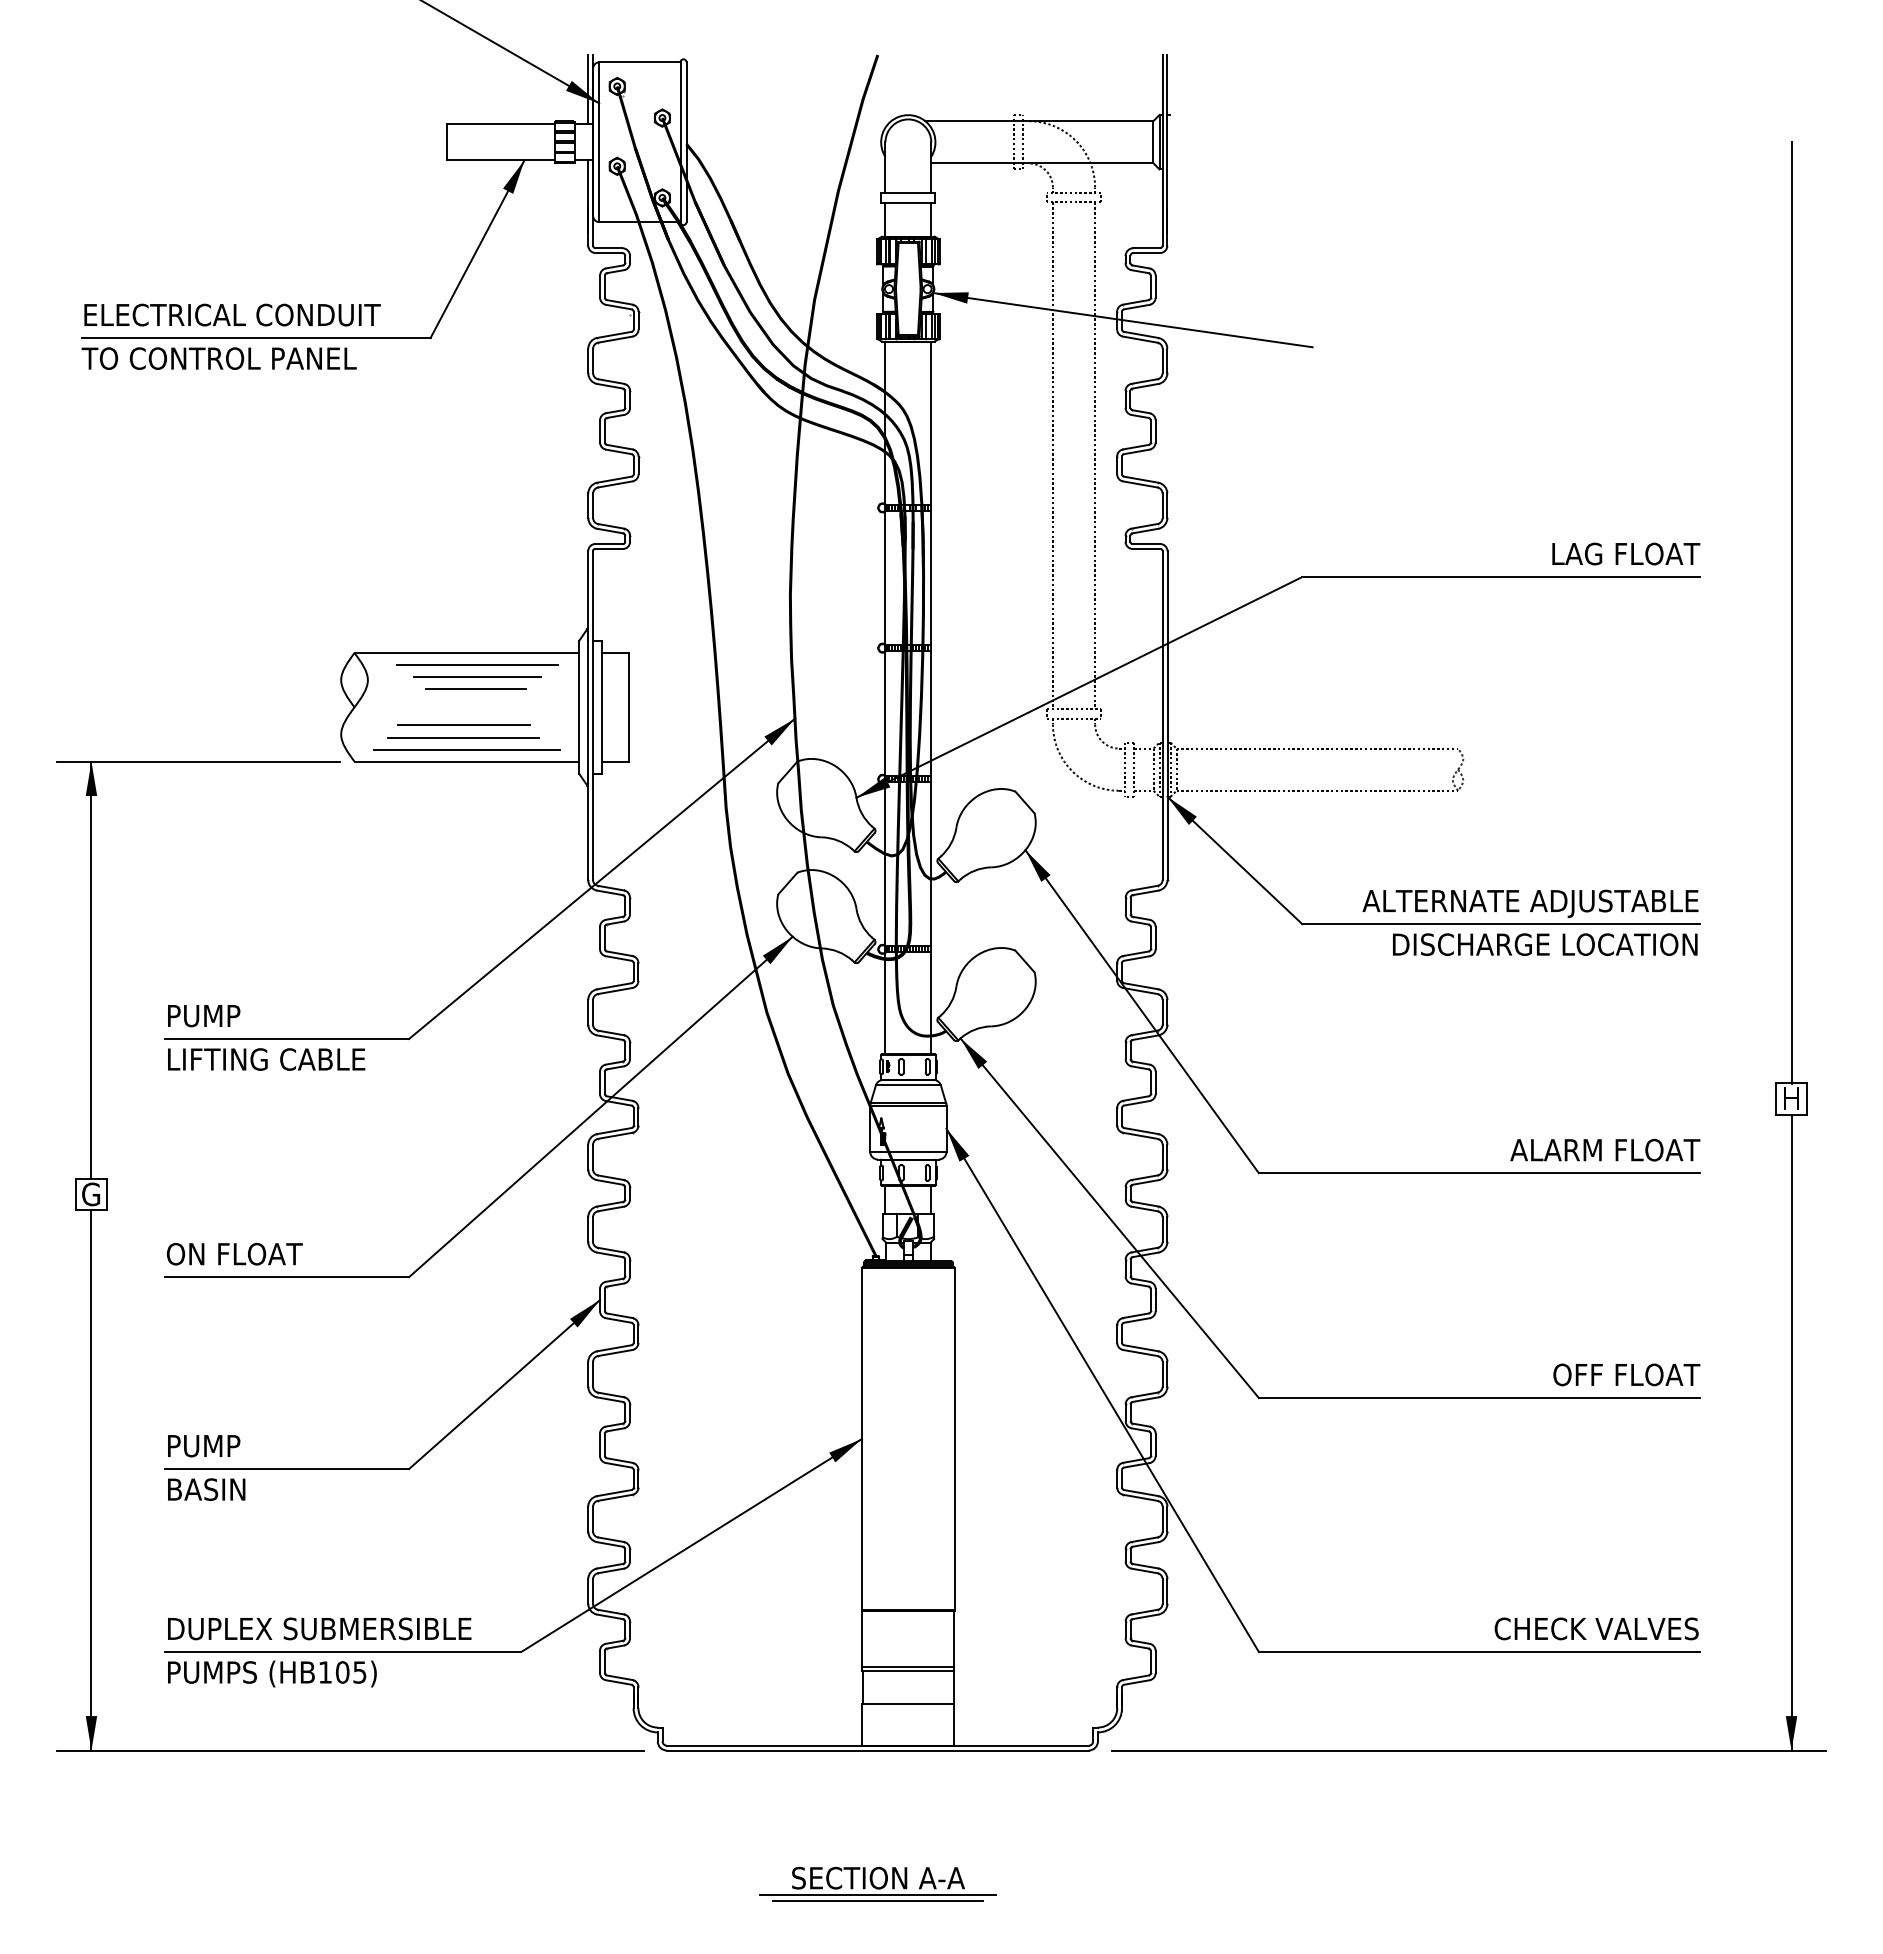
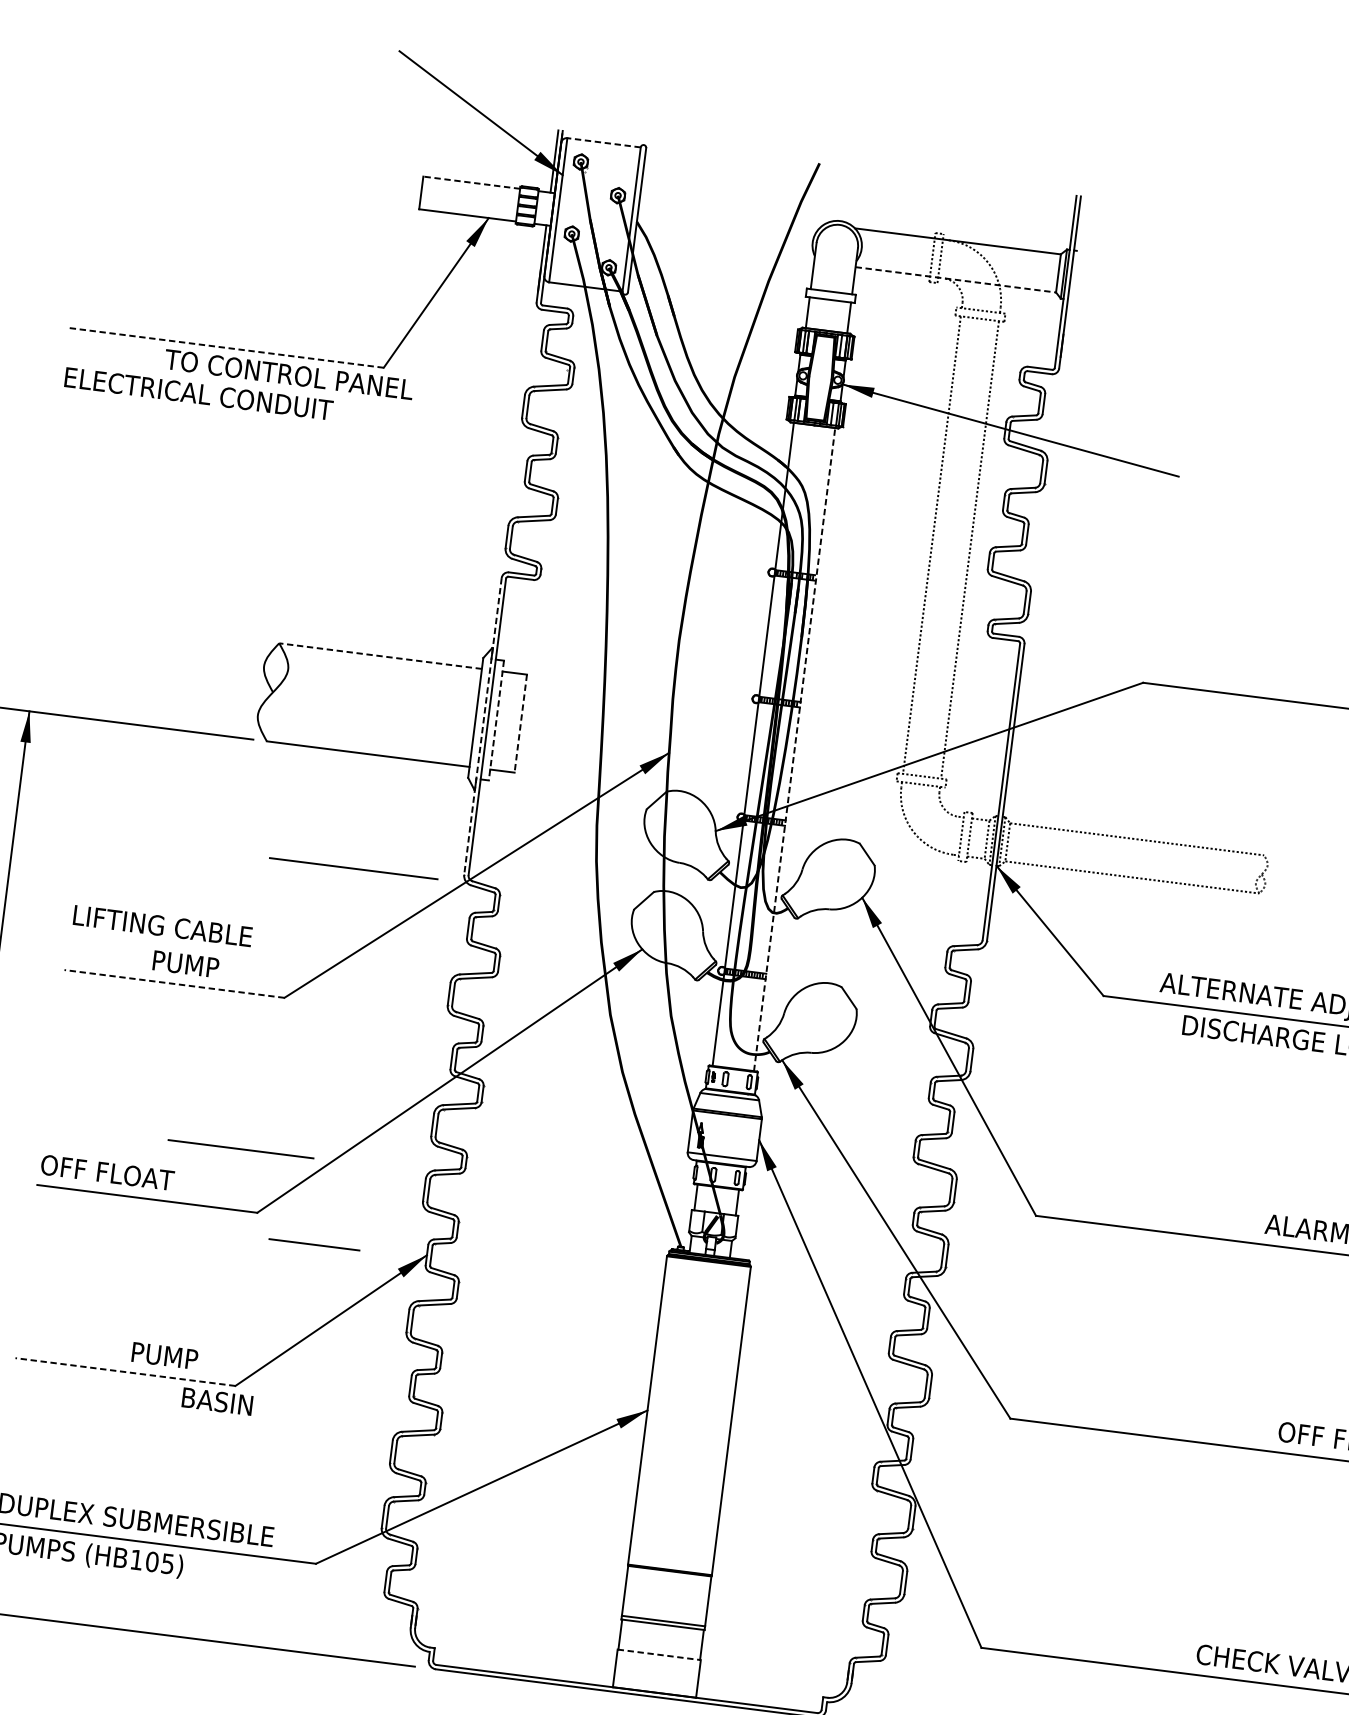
line: (639, 62) -> (603, 142), solid -> dashed
line: (501, 124) -> (472, 183), solid -> dashed
line: (1042, 163) -> (955, 279), solid -> dashed
text: (232, 314) -> (198, 393), moved
line: (255, 338) -> (225, 348), solid -> dashed
text: (218, 358) -> (288, 374), moved
line: (466, 653) -> (380, 656), solid -> dashed
line: (477, 664) -> (241, 1148), moved
line: (477, 677) -> (387, 679), removed
line: (475, 688) -> (314, 1244), moved
line: (931, 697) -> (794, 749), solid -> dashed
line: (602, 707) -> (496, 720), solid -> dashed
line: (629, 707) -> (521, 723), solid -> dashed
line: (588, 716) -> (483, 727), solid -> dashed
line: (464, 725) -> (370, 721), removed
line: (463, 737) -> (367, 731), removed
line: (466, 749) -> (353, 868), moved
text: (204, 1016) -> (186, 964), moved
line: (287, 1039) -> (174, 984), solid -> dashed
text: (266, 1059) -> (162, 926), moved
text: (252, 1253) -> (118, 1173), ON FLOAT -> OFF FLOAT
text: (204, 1446) -> (165, 1356), moved
line: (287, 1469) -> (125, 1372), solid -> dashed
text: (206, 1489) -> (217, 1401), moved
line: (908, 1703) -> (659, 1654), solid -> dashed

